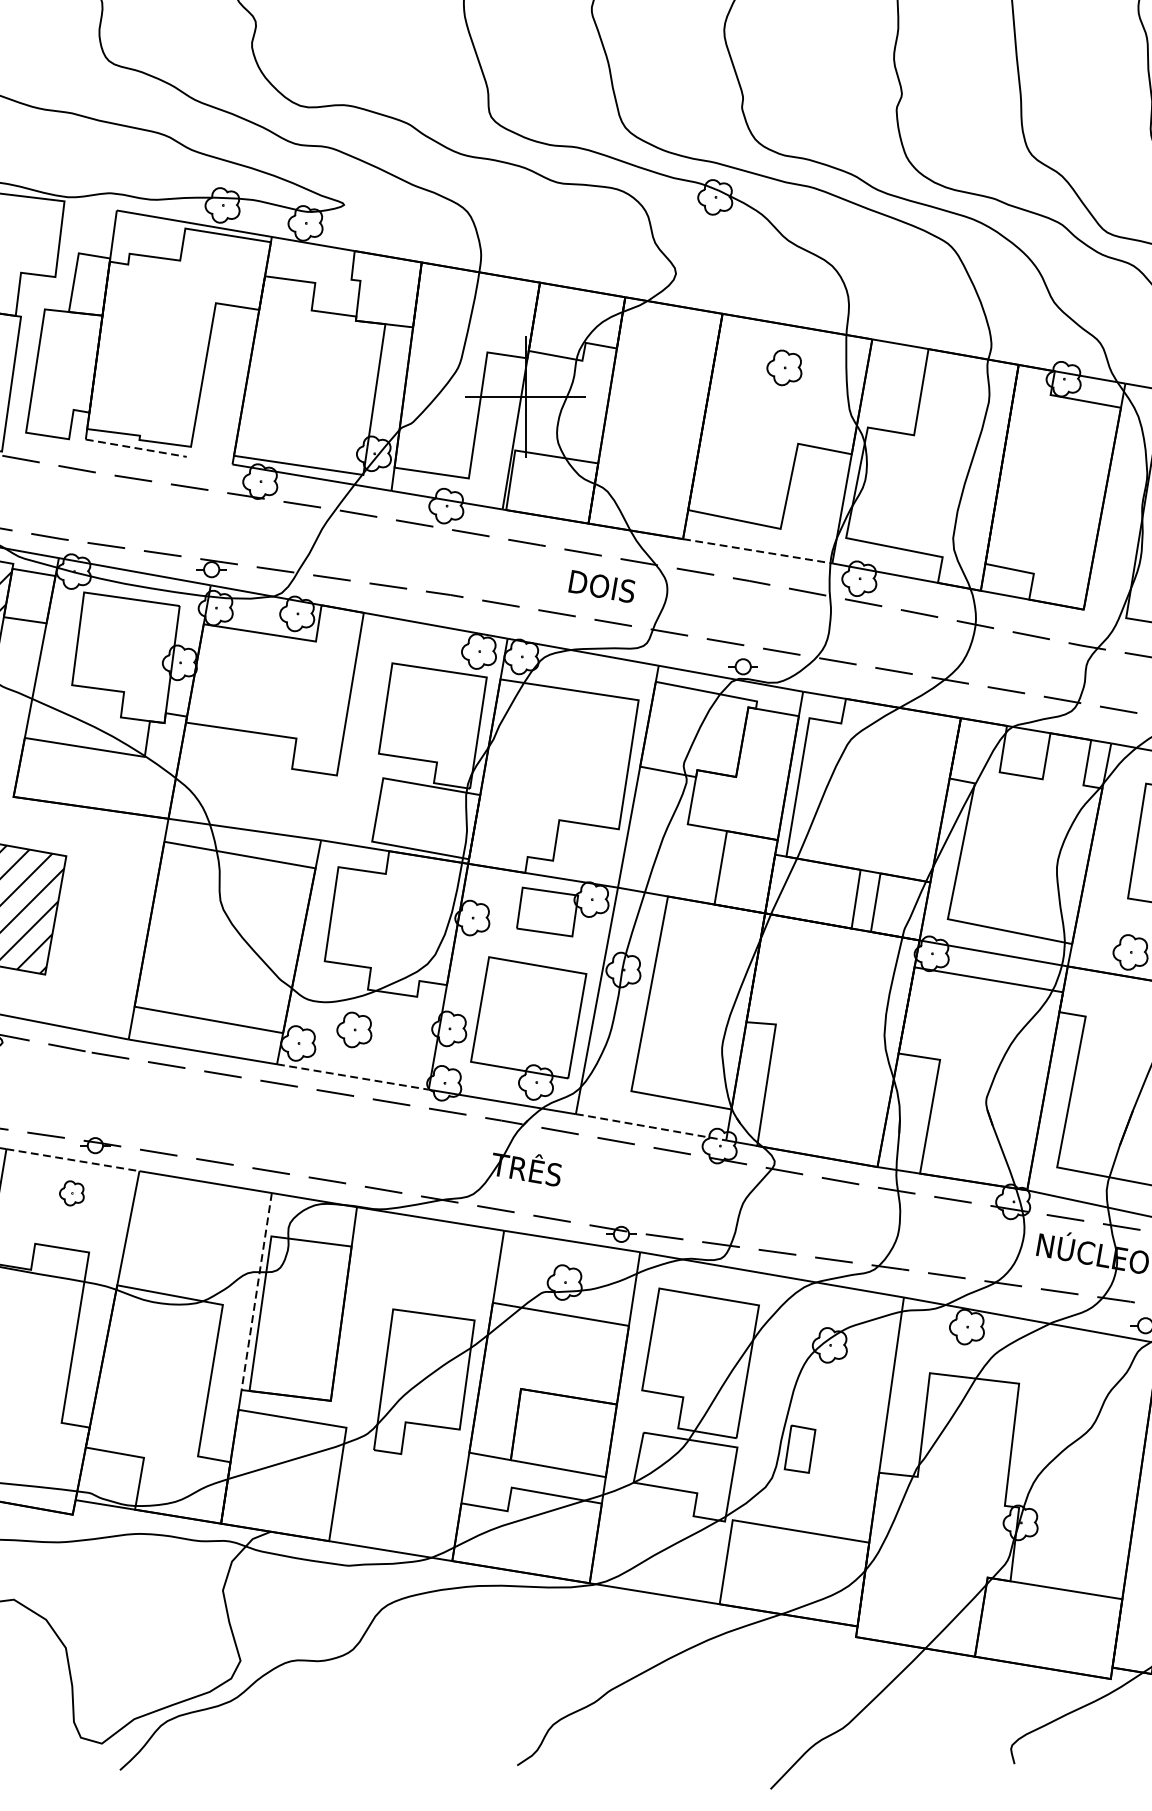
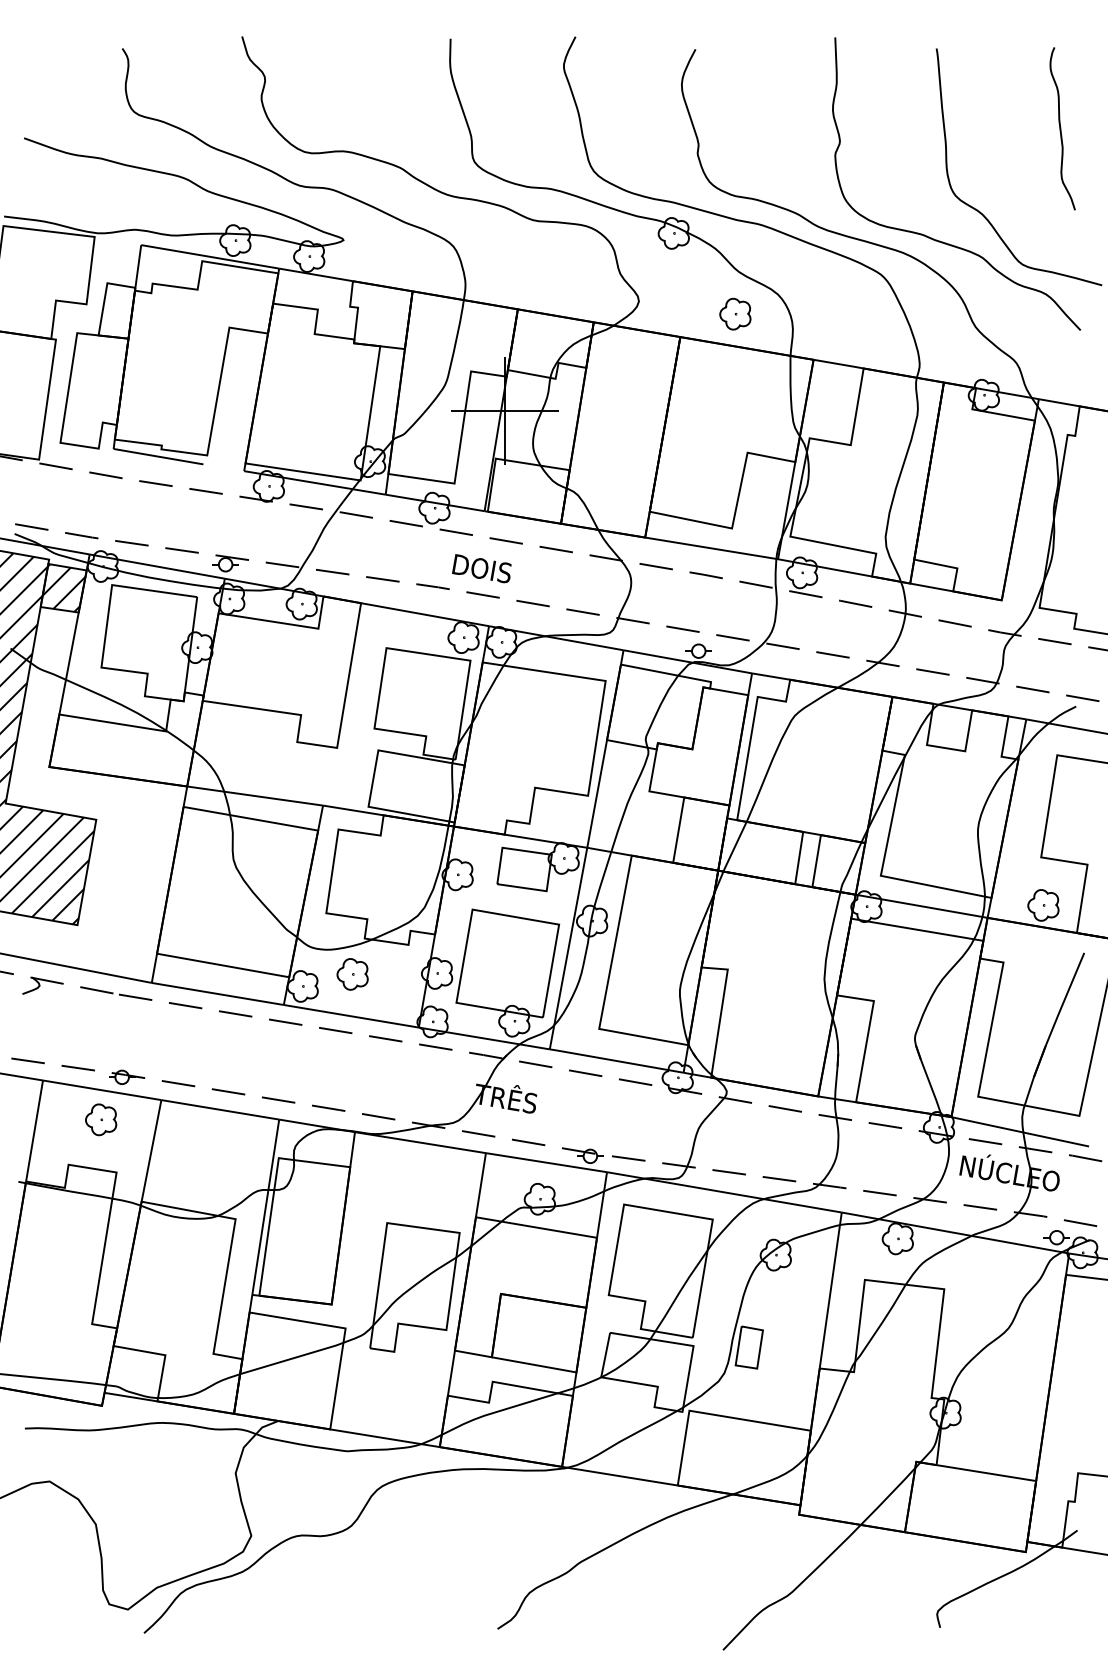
part: (784, 367) -> (735, 313), moved
line: (136, 448) -> (158, 456), dashed -> solid
line: (758, 551) -> (712, 548), dashed -> solid
text: (601, 586) -> (481, 568), moved
hatch: (29, 595) -> (63, 587), added
line: (353, 1077) -> (351, 1016), dashed -> solid
line: (650, 1127) -> (616, 1061), dashed -> solid
line: (73, 1160) -> (102, 1090), dashed -> solid
part: (72, 1192) -> (101, 1119), size x1.43
line: (256, 1291) -> (265, 1207), dashed -> solid

